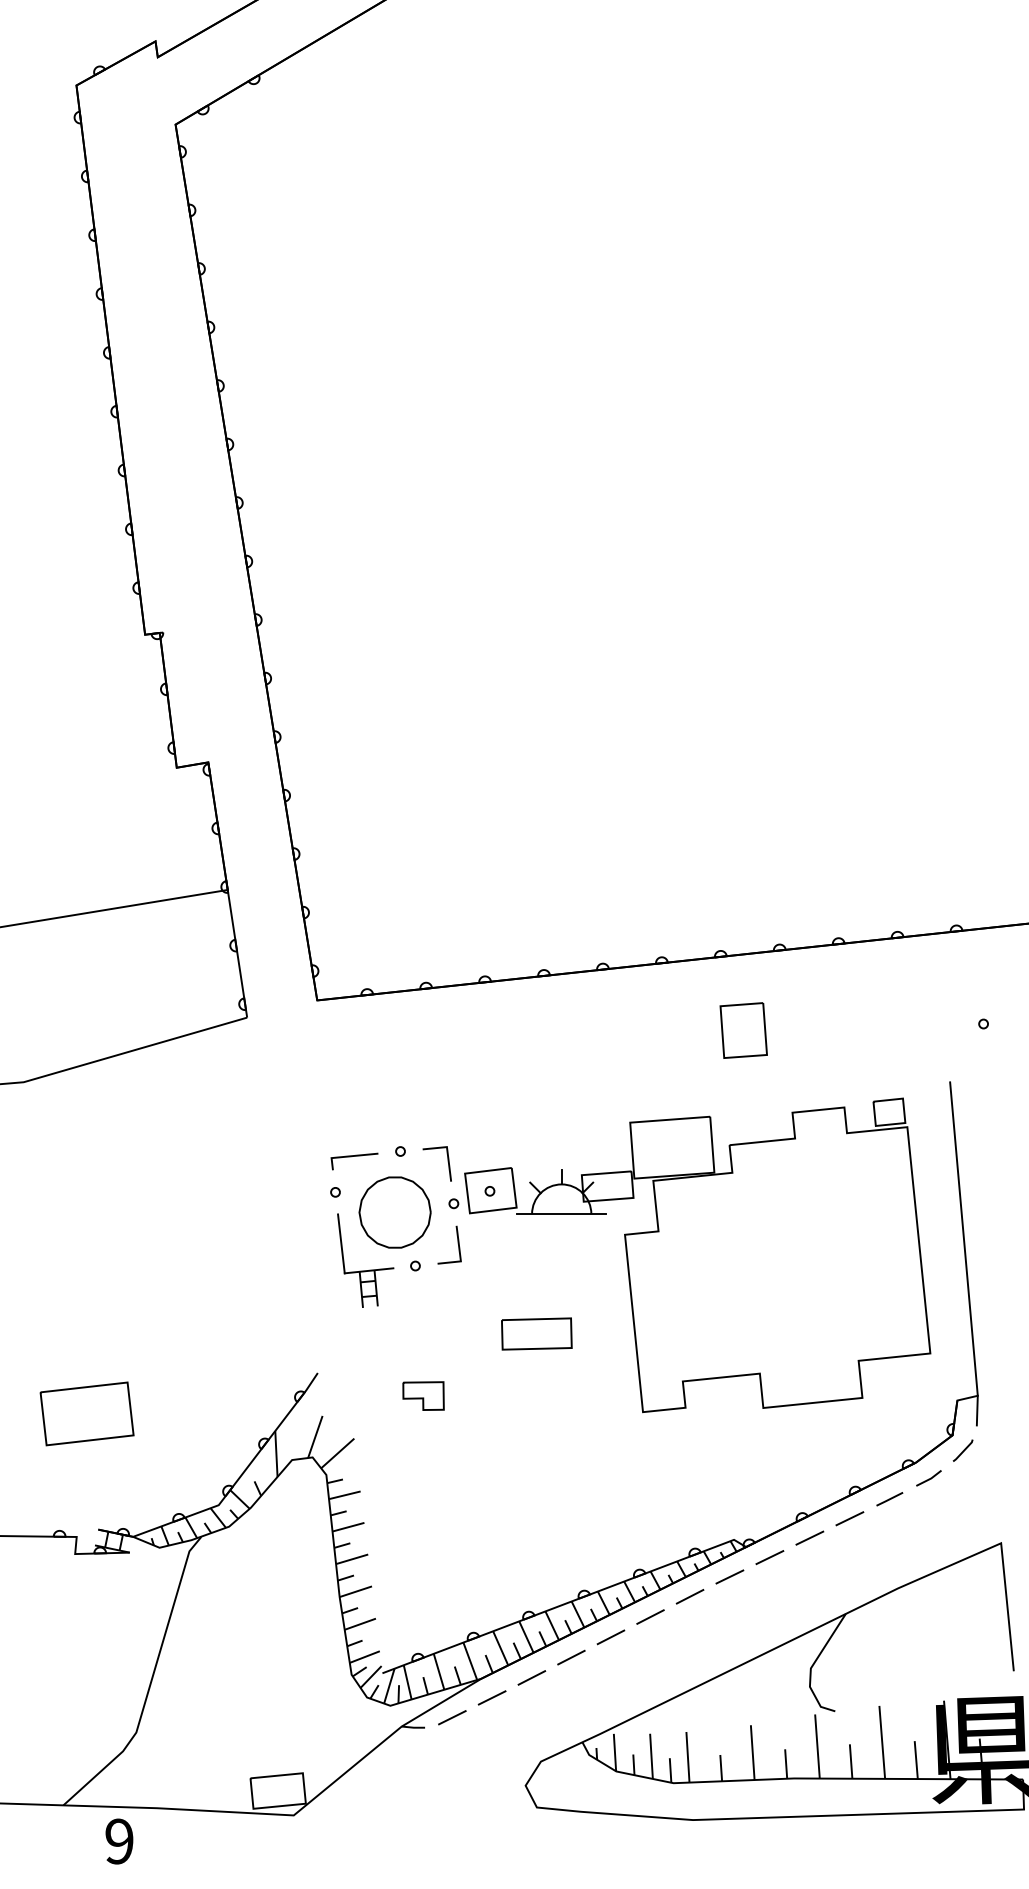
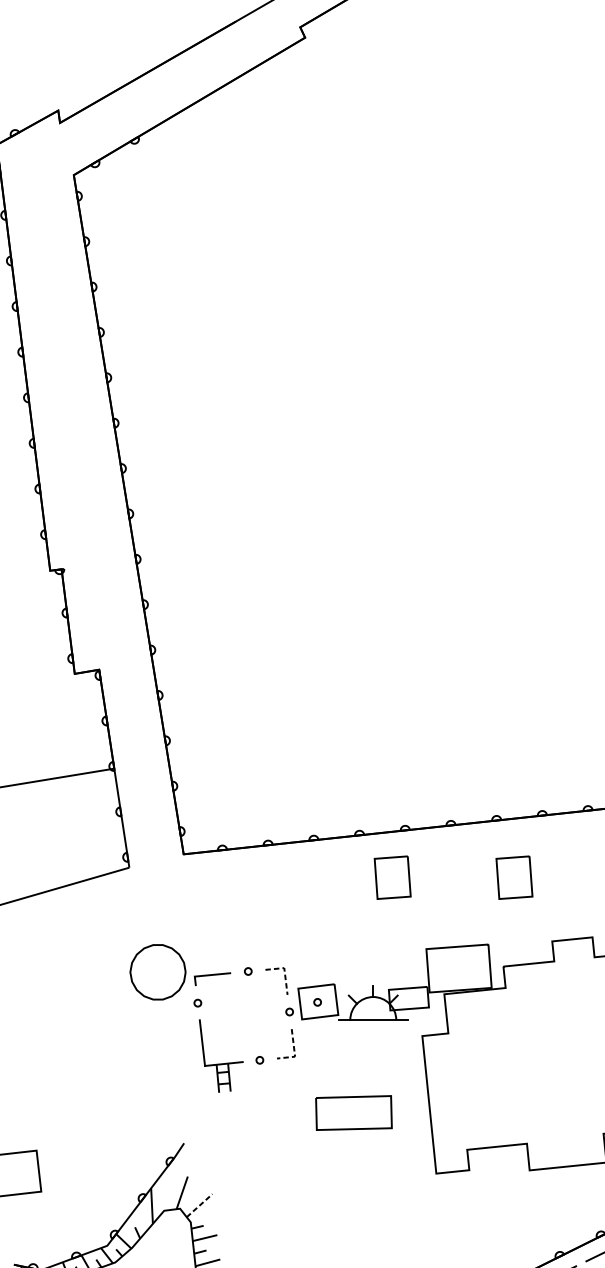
part: (586, 1030) -> (392, 877), added
line: (447, 1152) -> (284, 972), solid -> dashed
part: (394, 1212) -> (157, 972), moved
line: (460, 1256) -> (294, 1052), solid -> dashed
part: (536, 1333) -> (353, 1112), size x1.4
part: (423, 1395) -> (266, 1160), removed
line: (338, 1453) -> (200, 1205), solid -> dashed

